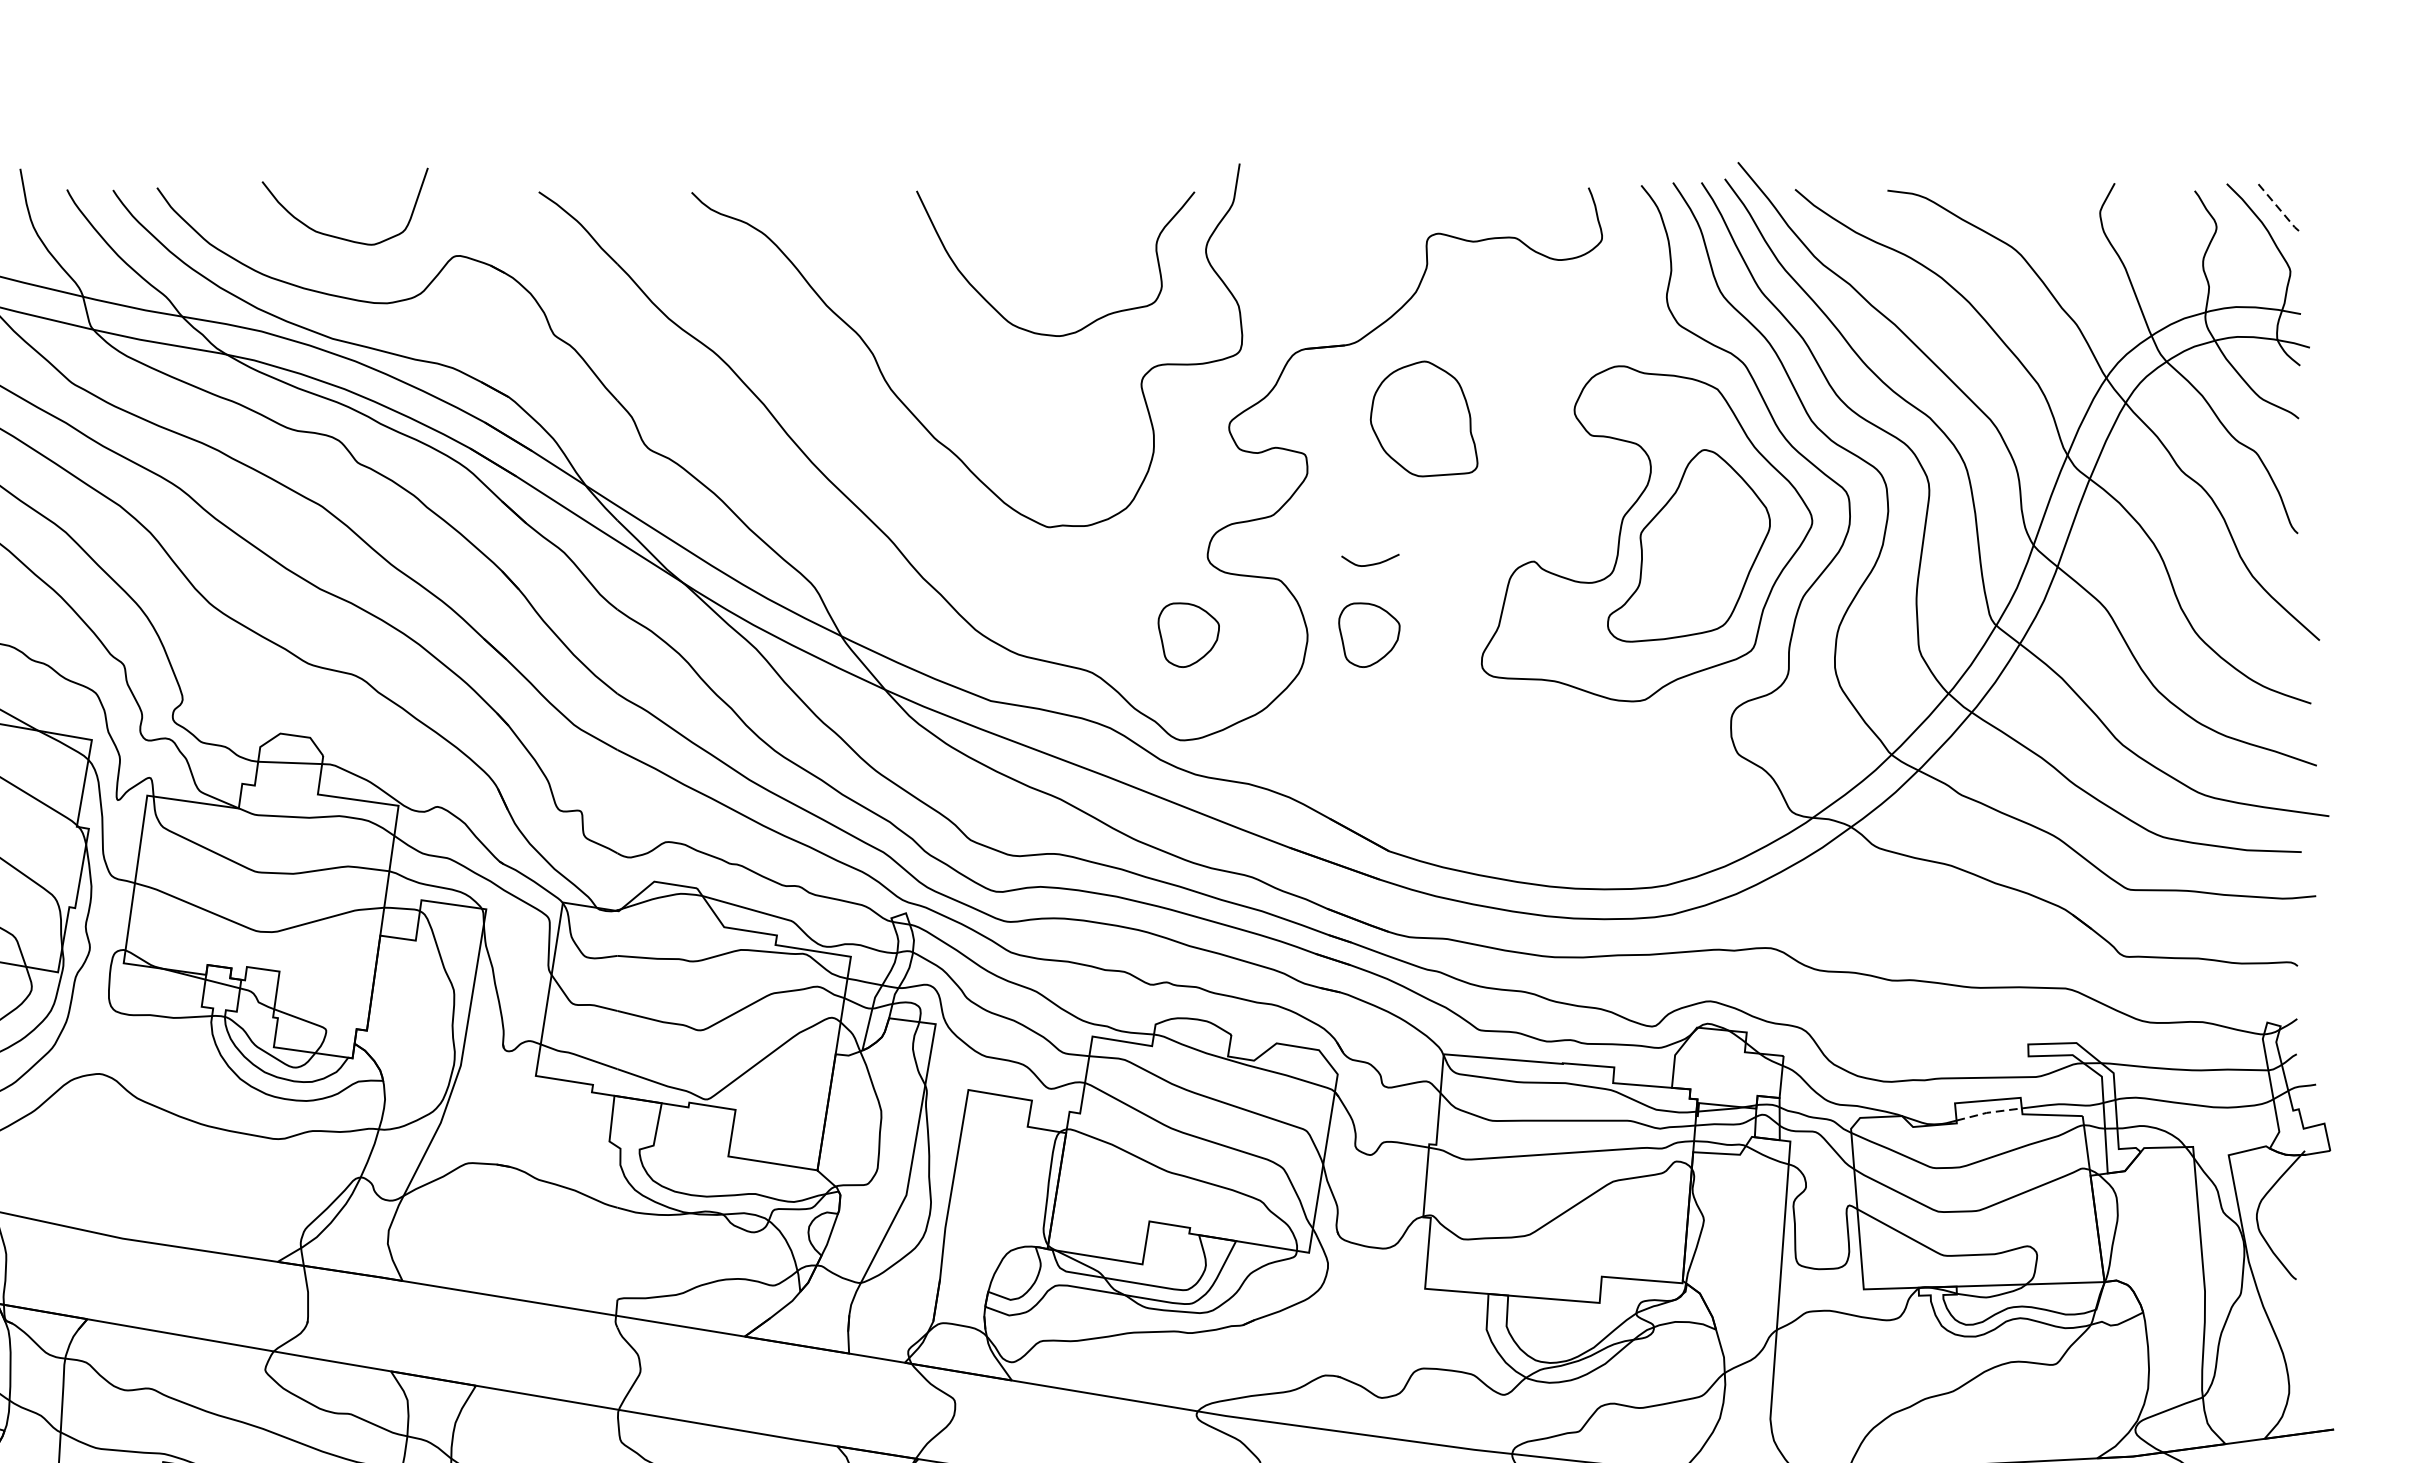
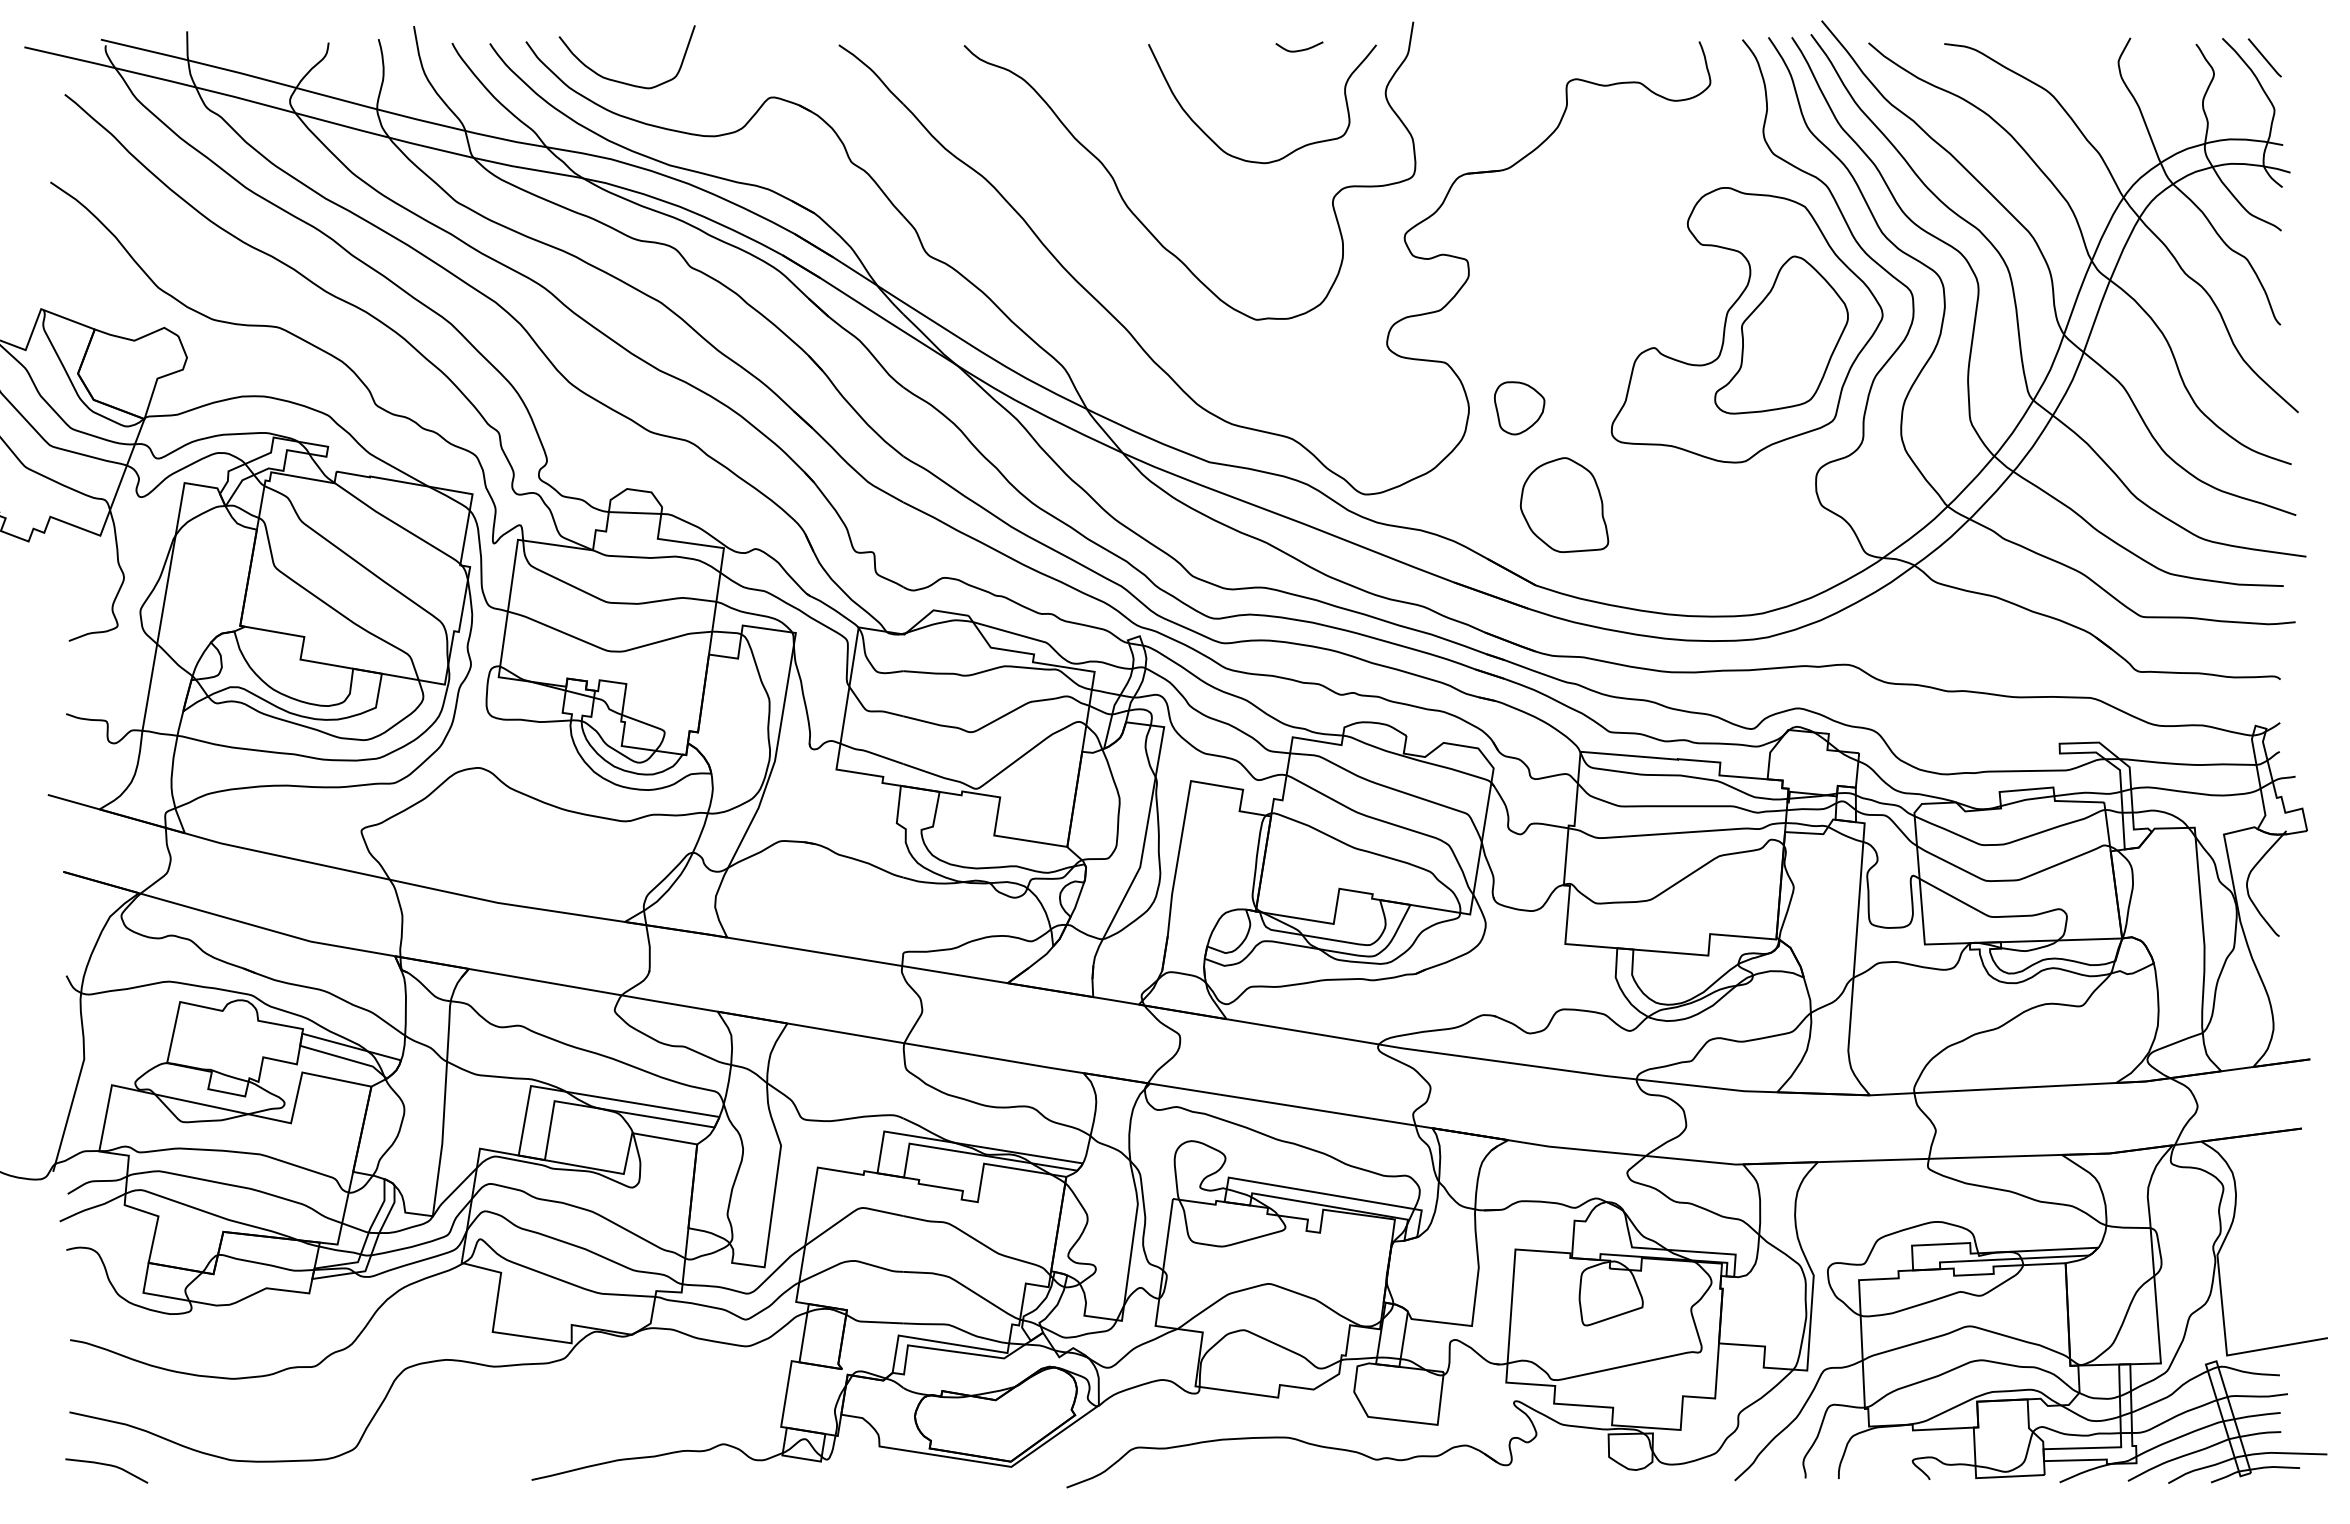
line: (2279, 208) -> (2265, 58), dashed -> solid
curve: (338, 236) -> (621, 81), moved
part: (1424, 419) -> (1564, 505), moved
curve: (1370, 563) -> (1299, 49), moved
part: (1188, 635) -> (1371, 408), removed
line: (1989, 1112) -> (2027, 799), dashed -> solid

